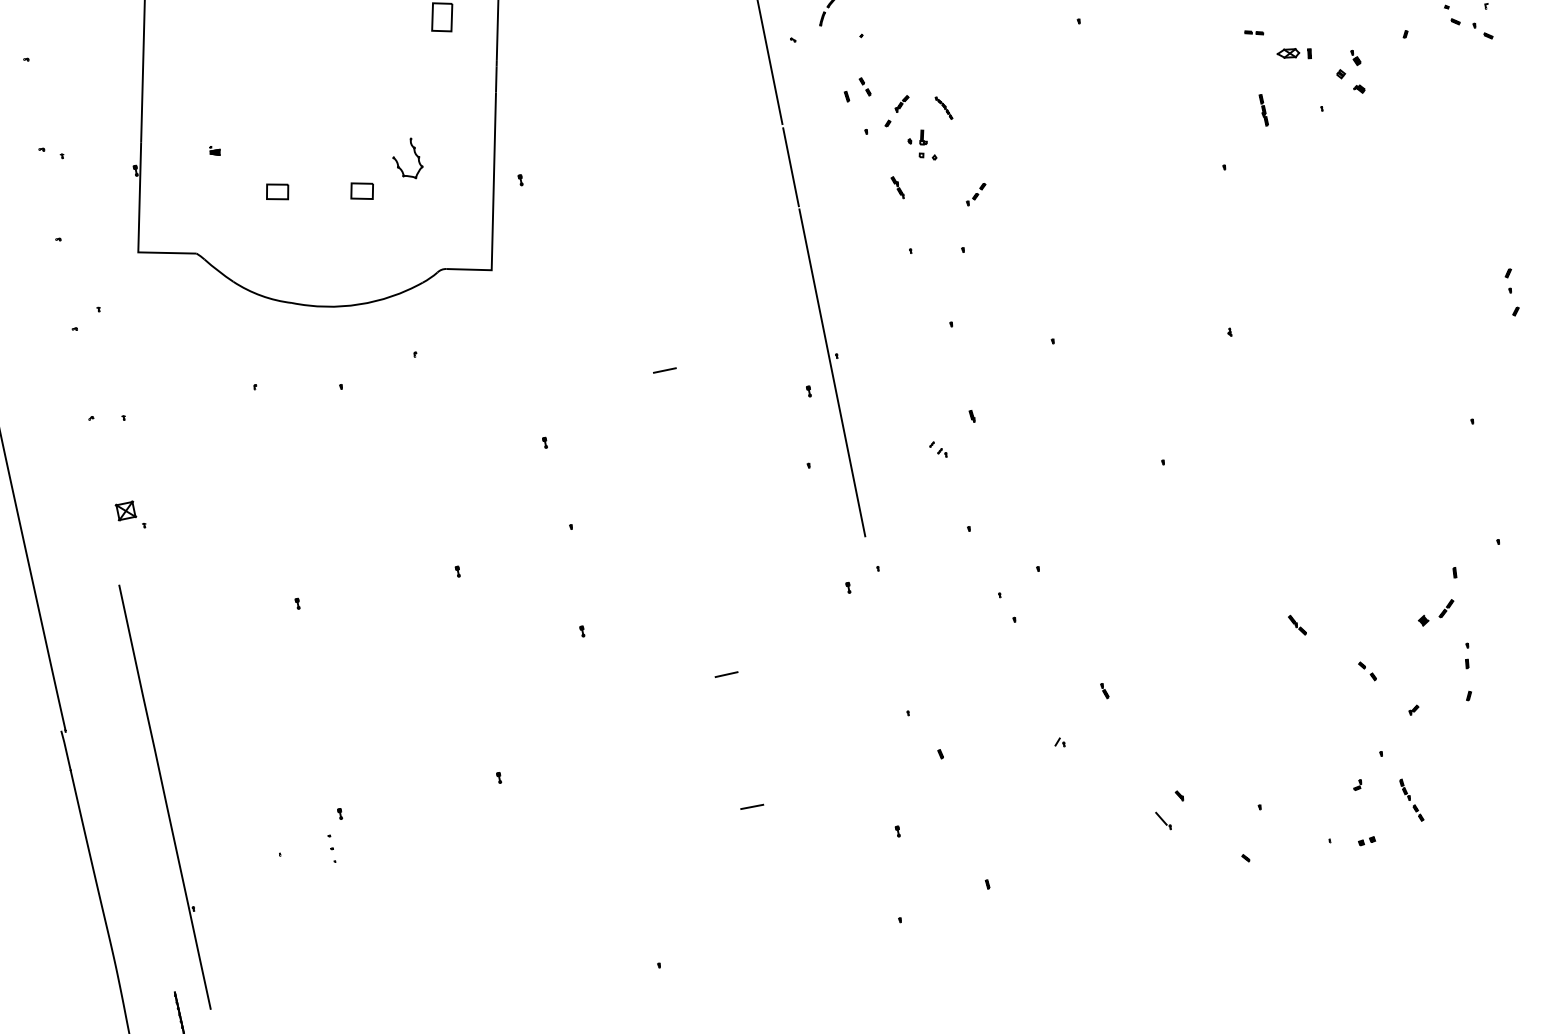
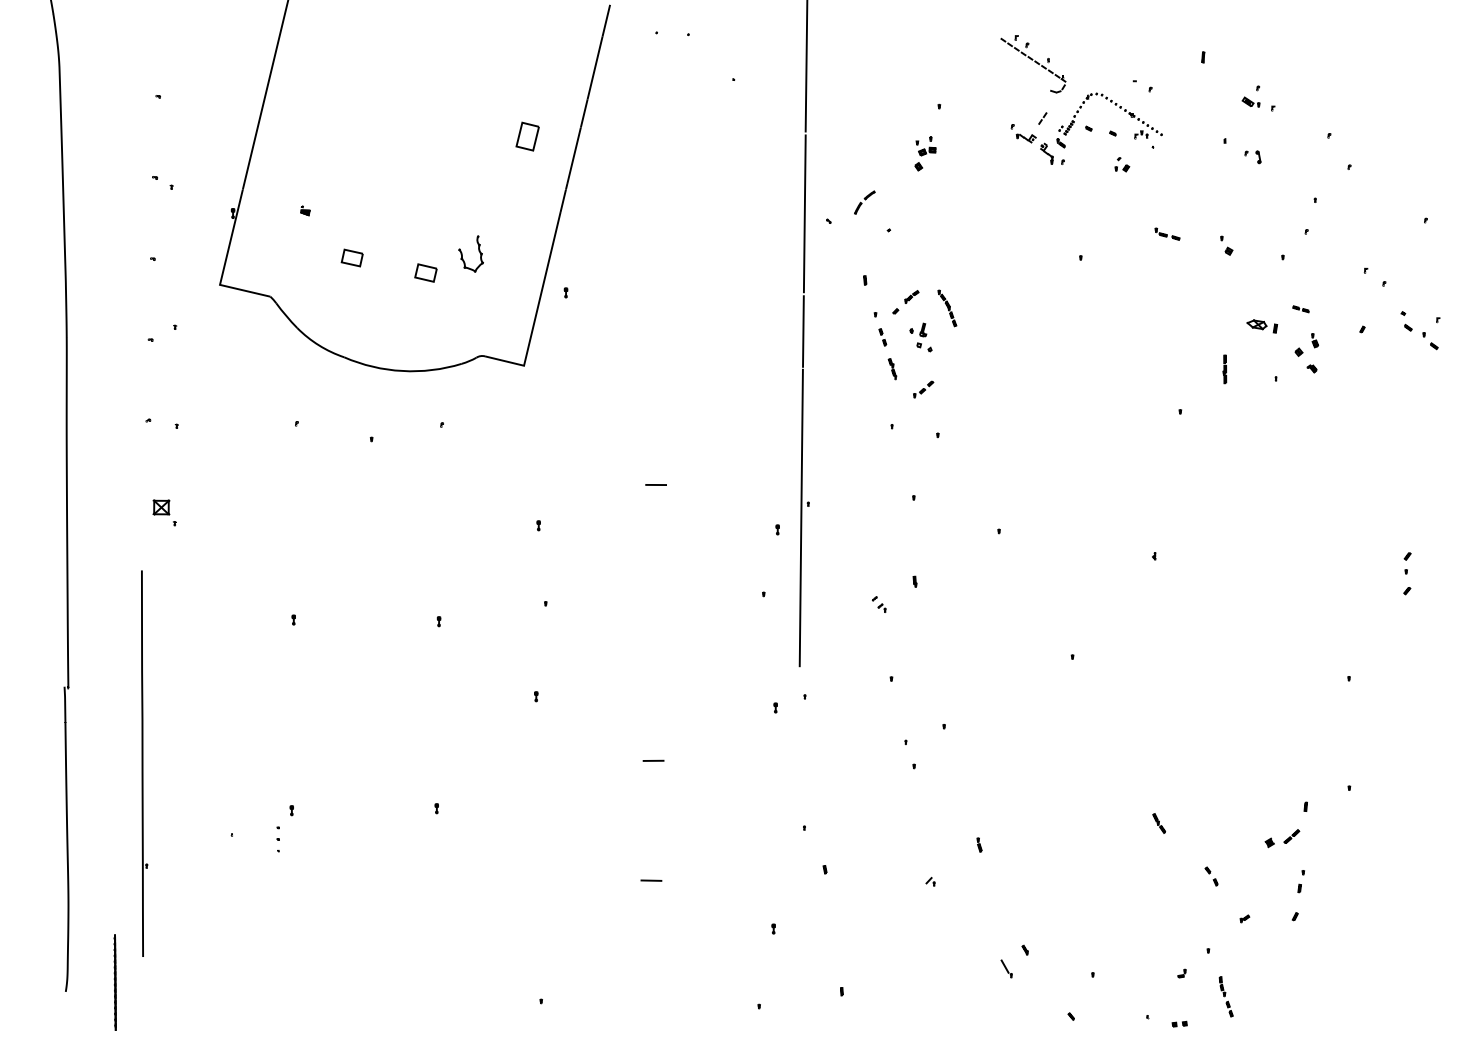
part: (1253, 33) -> (1300, 309), moved
part: (864, 87) -> (882, 337), moved
part: (944, 108) -> (947, 308), size x1.67
part: (976, 194) -> (923, 389), moved

